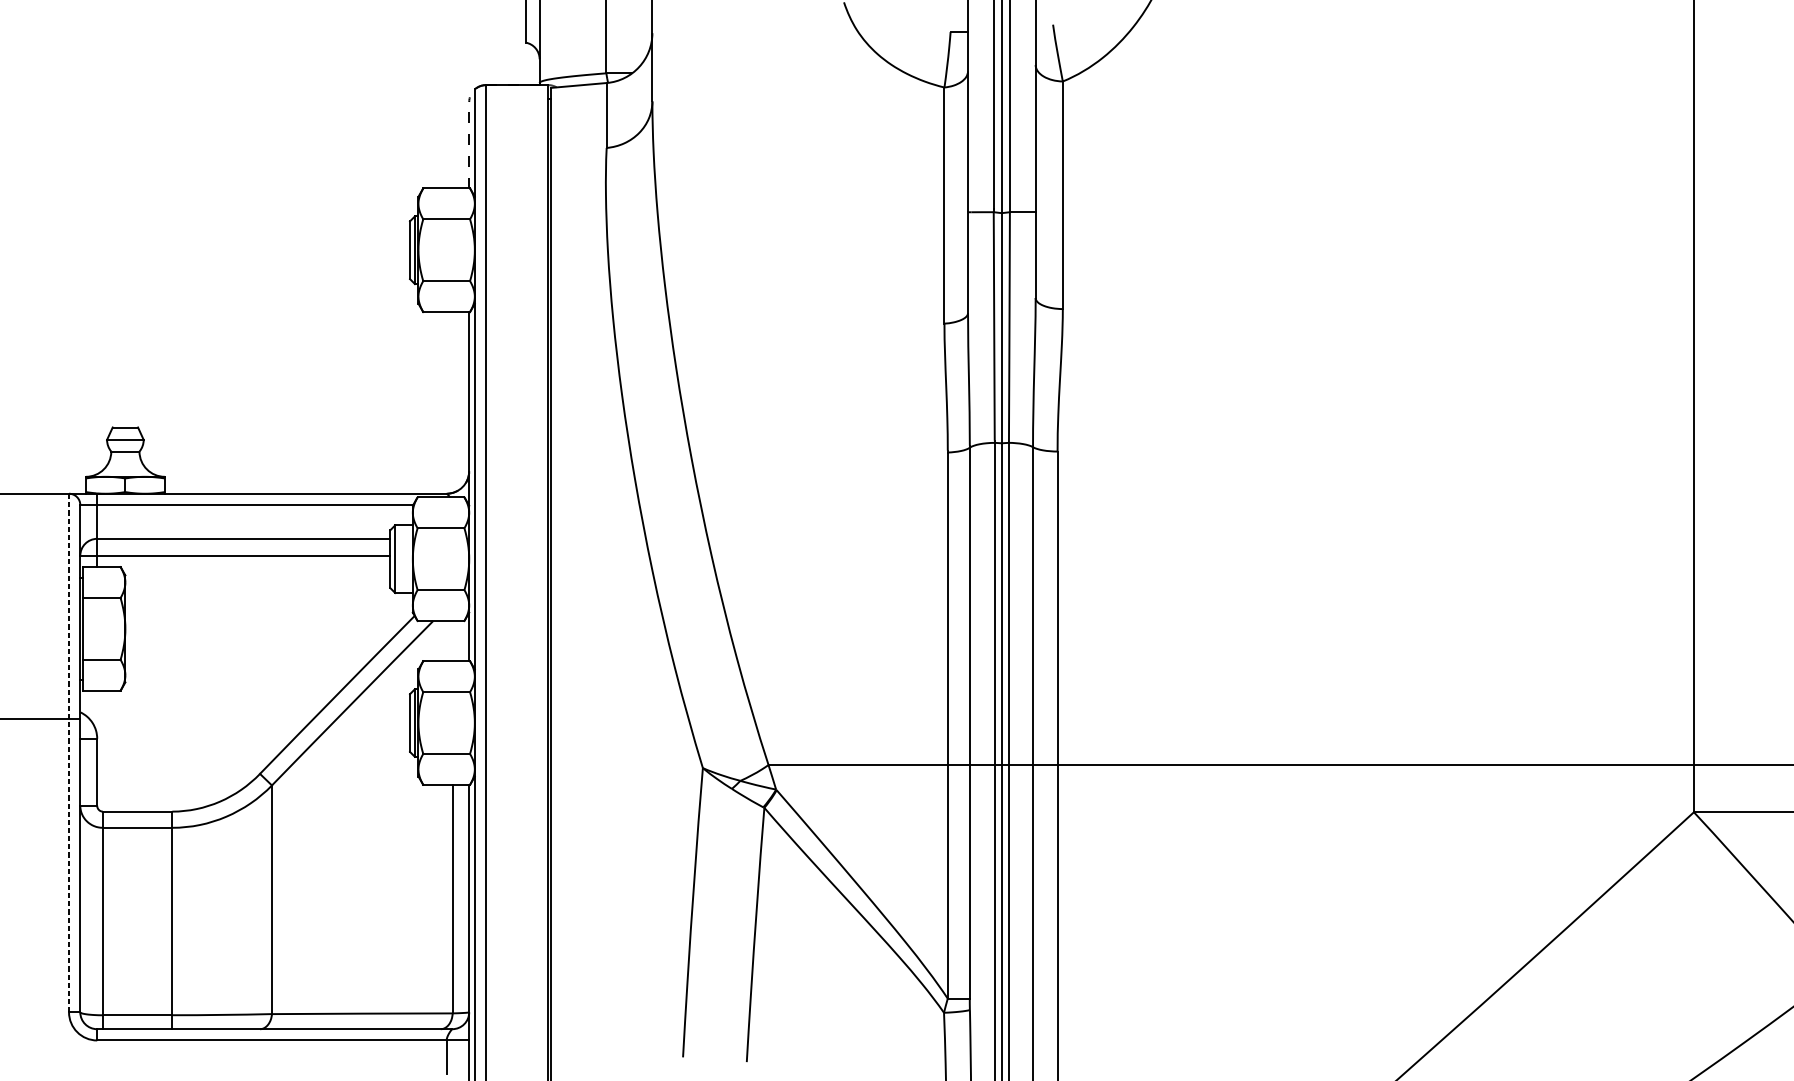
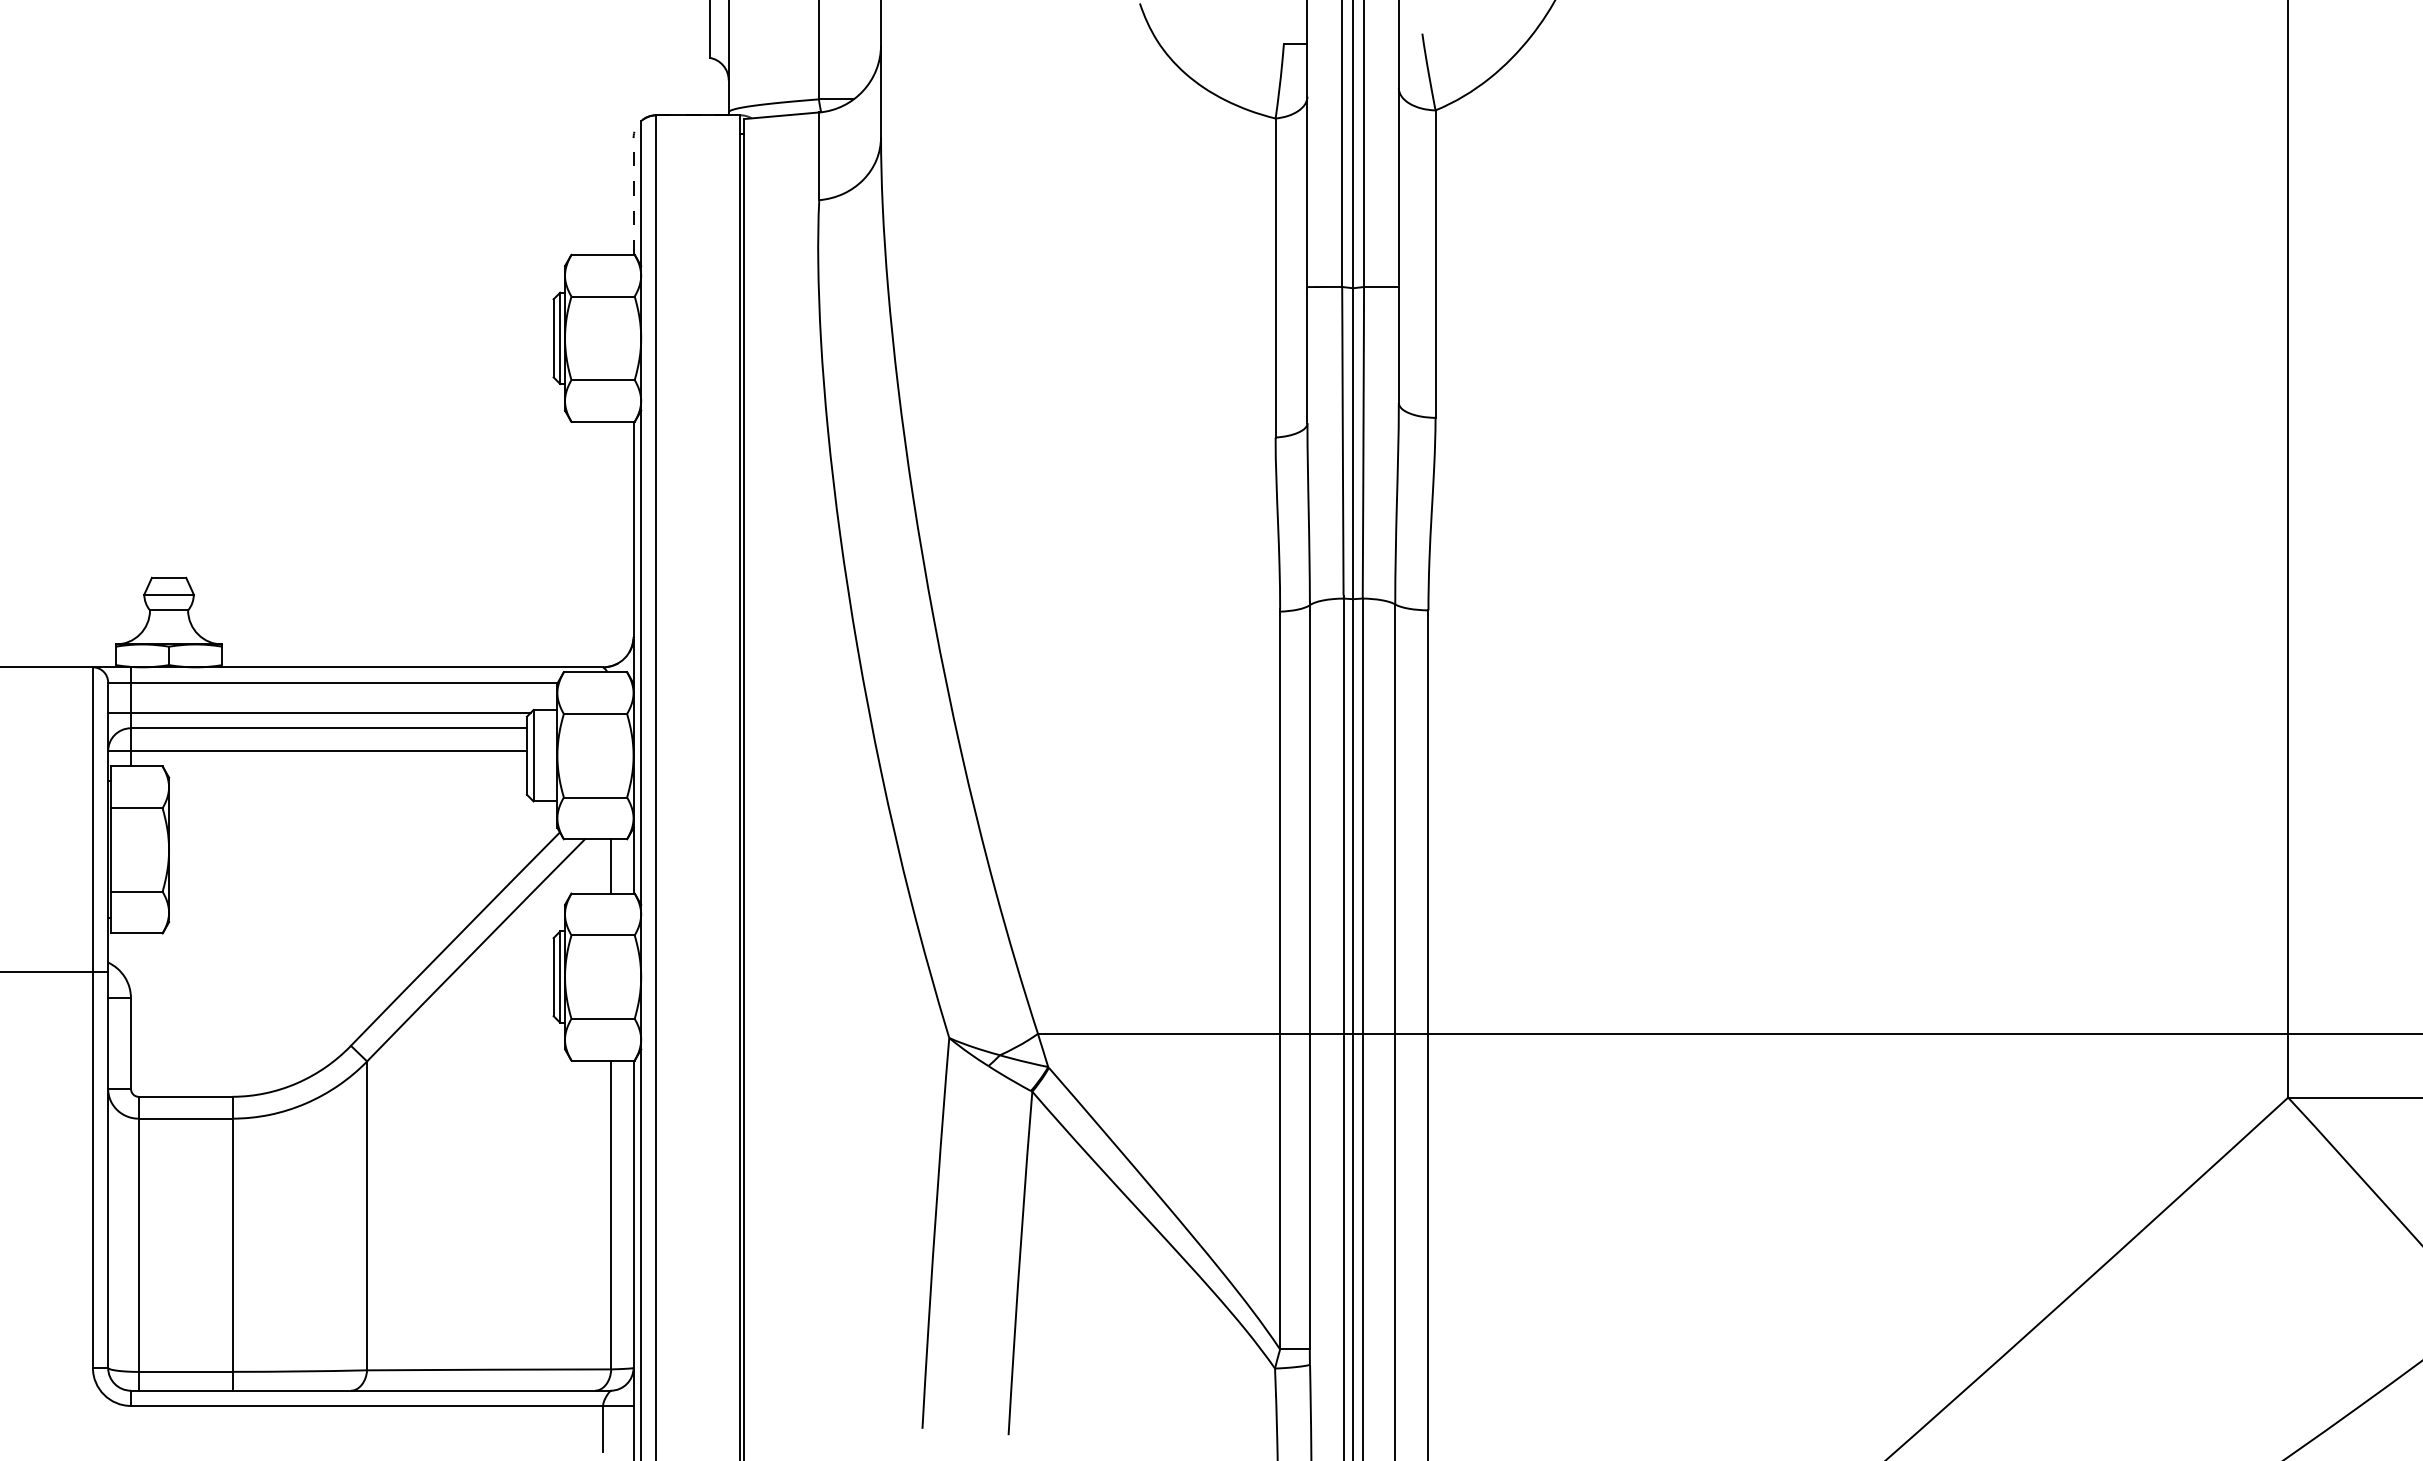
line: (236, 527) -> (319, 713), added
line: (452, 641) -> (611, 866), added
line: (68, 752) -> (92, 1017), dashed -> solid

